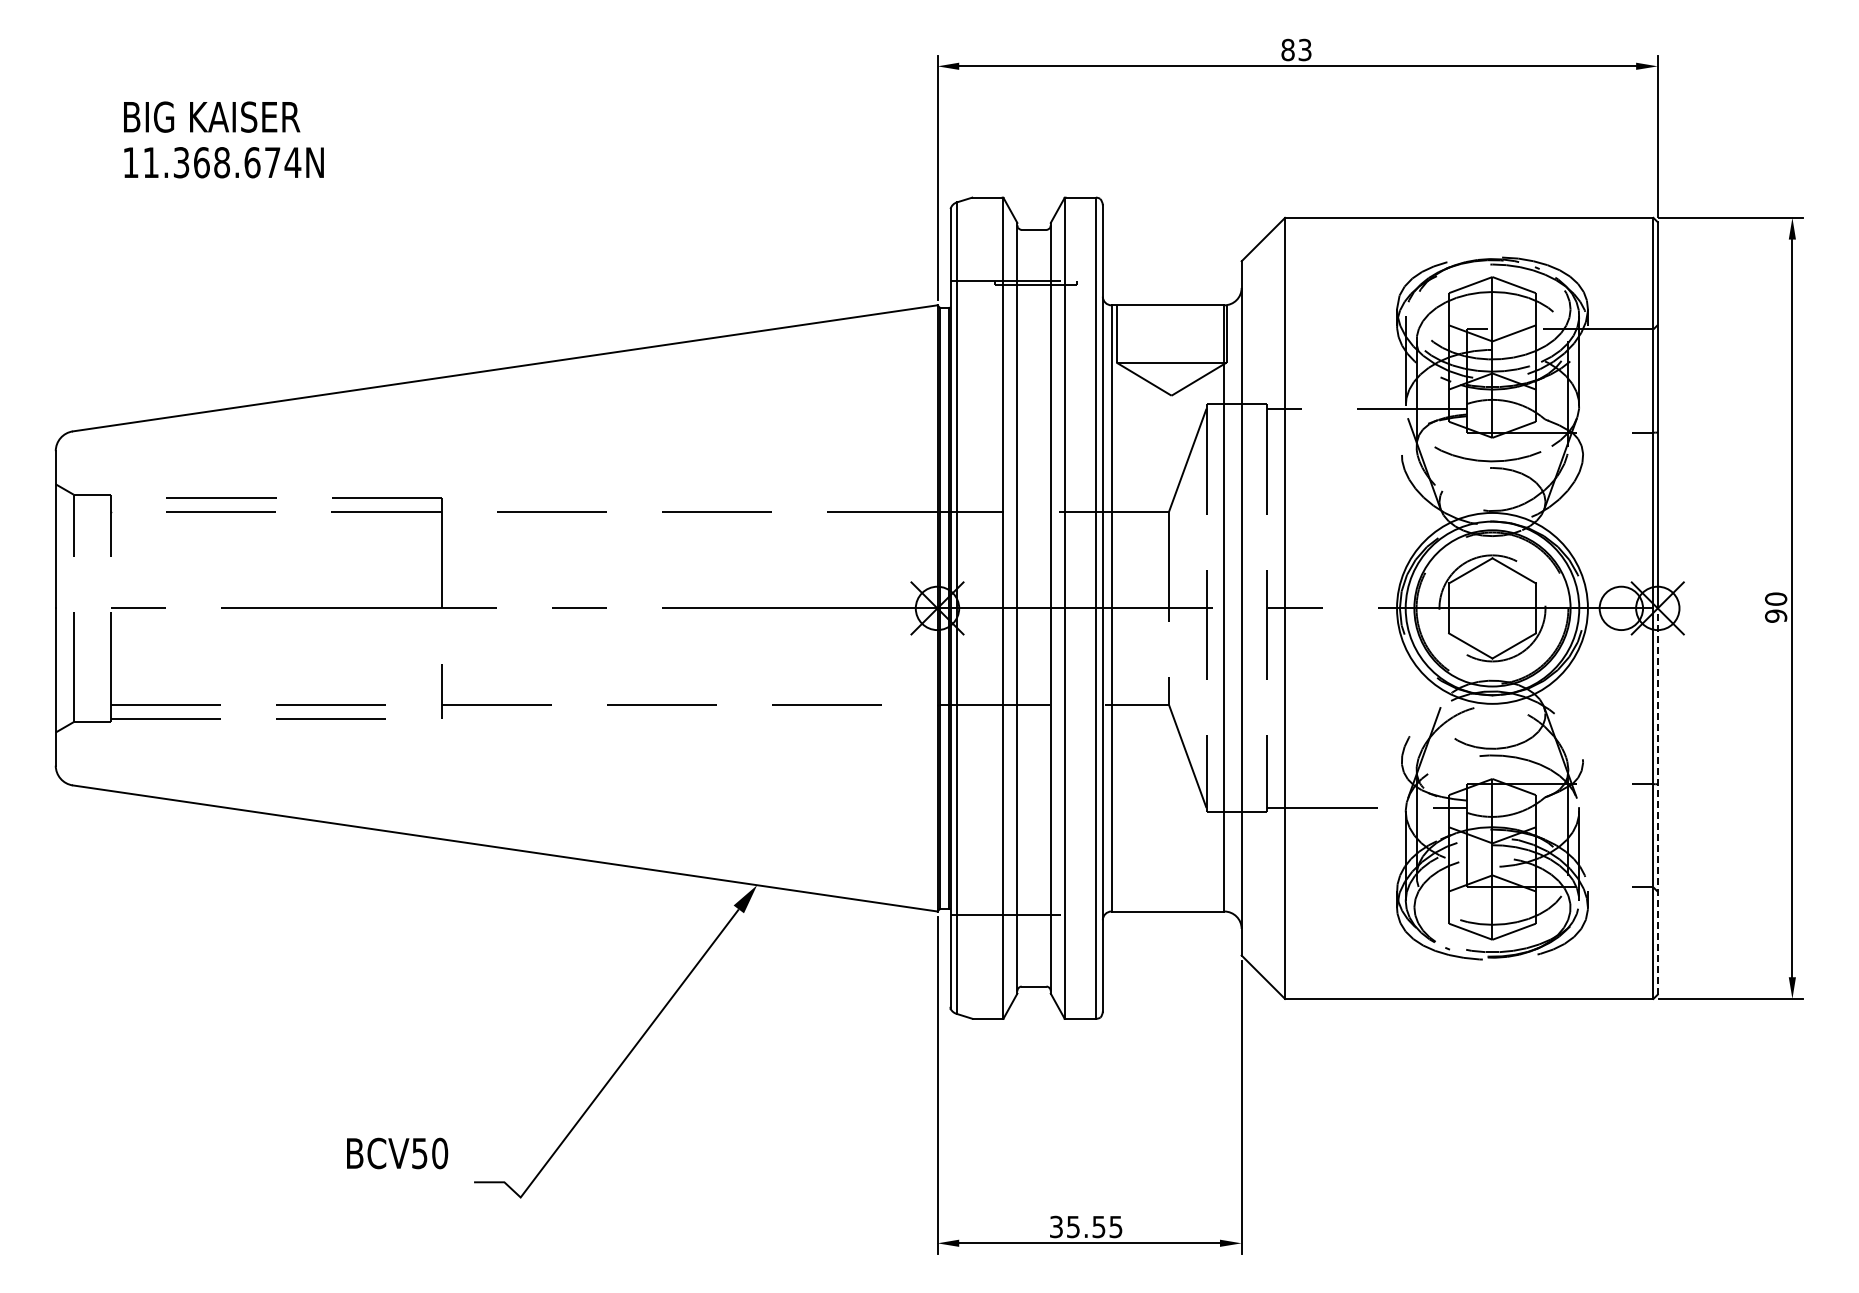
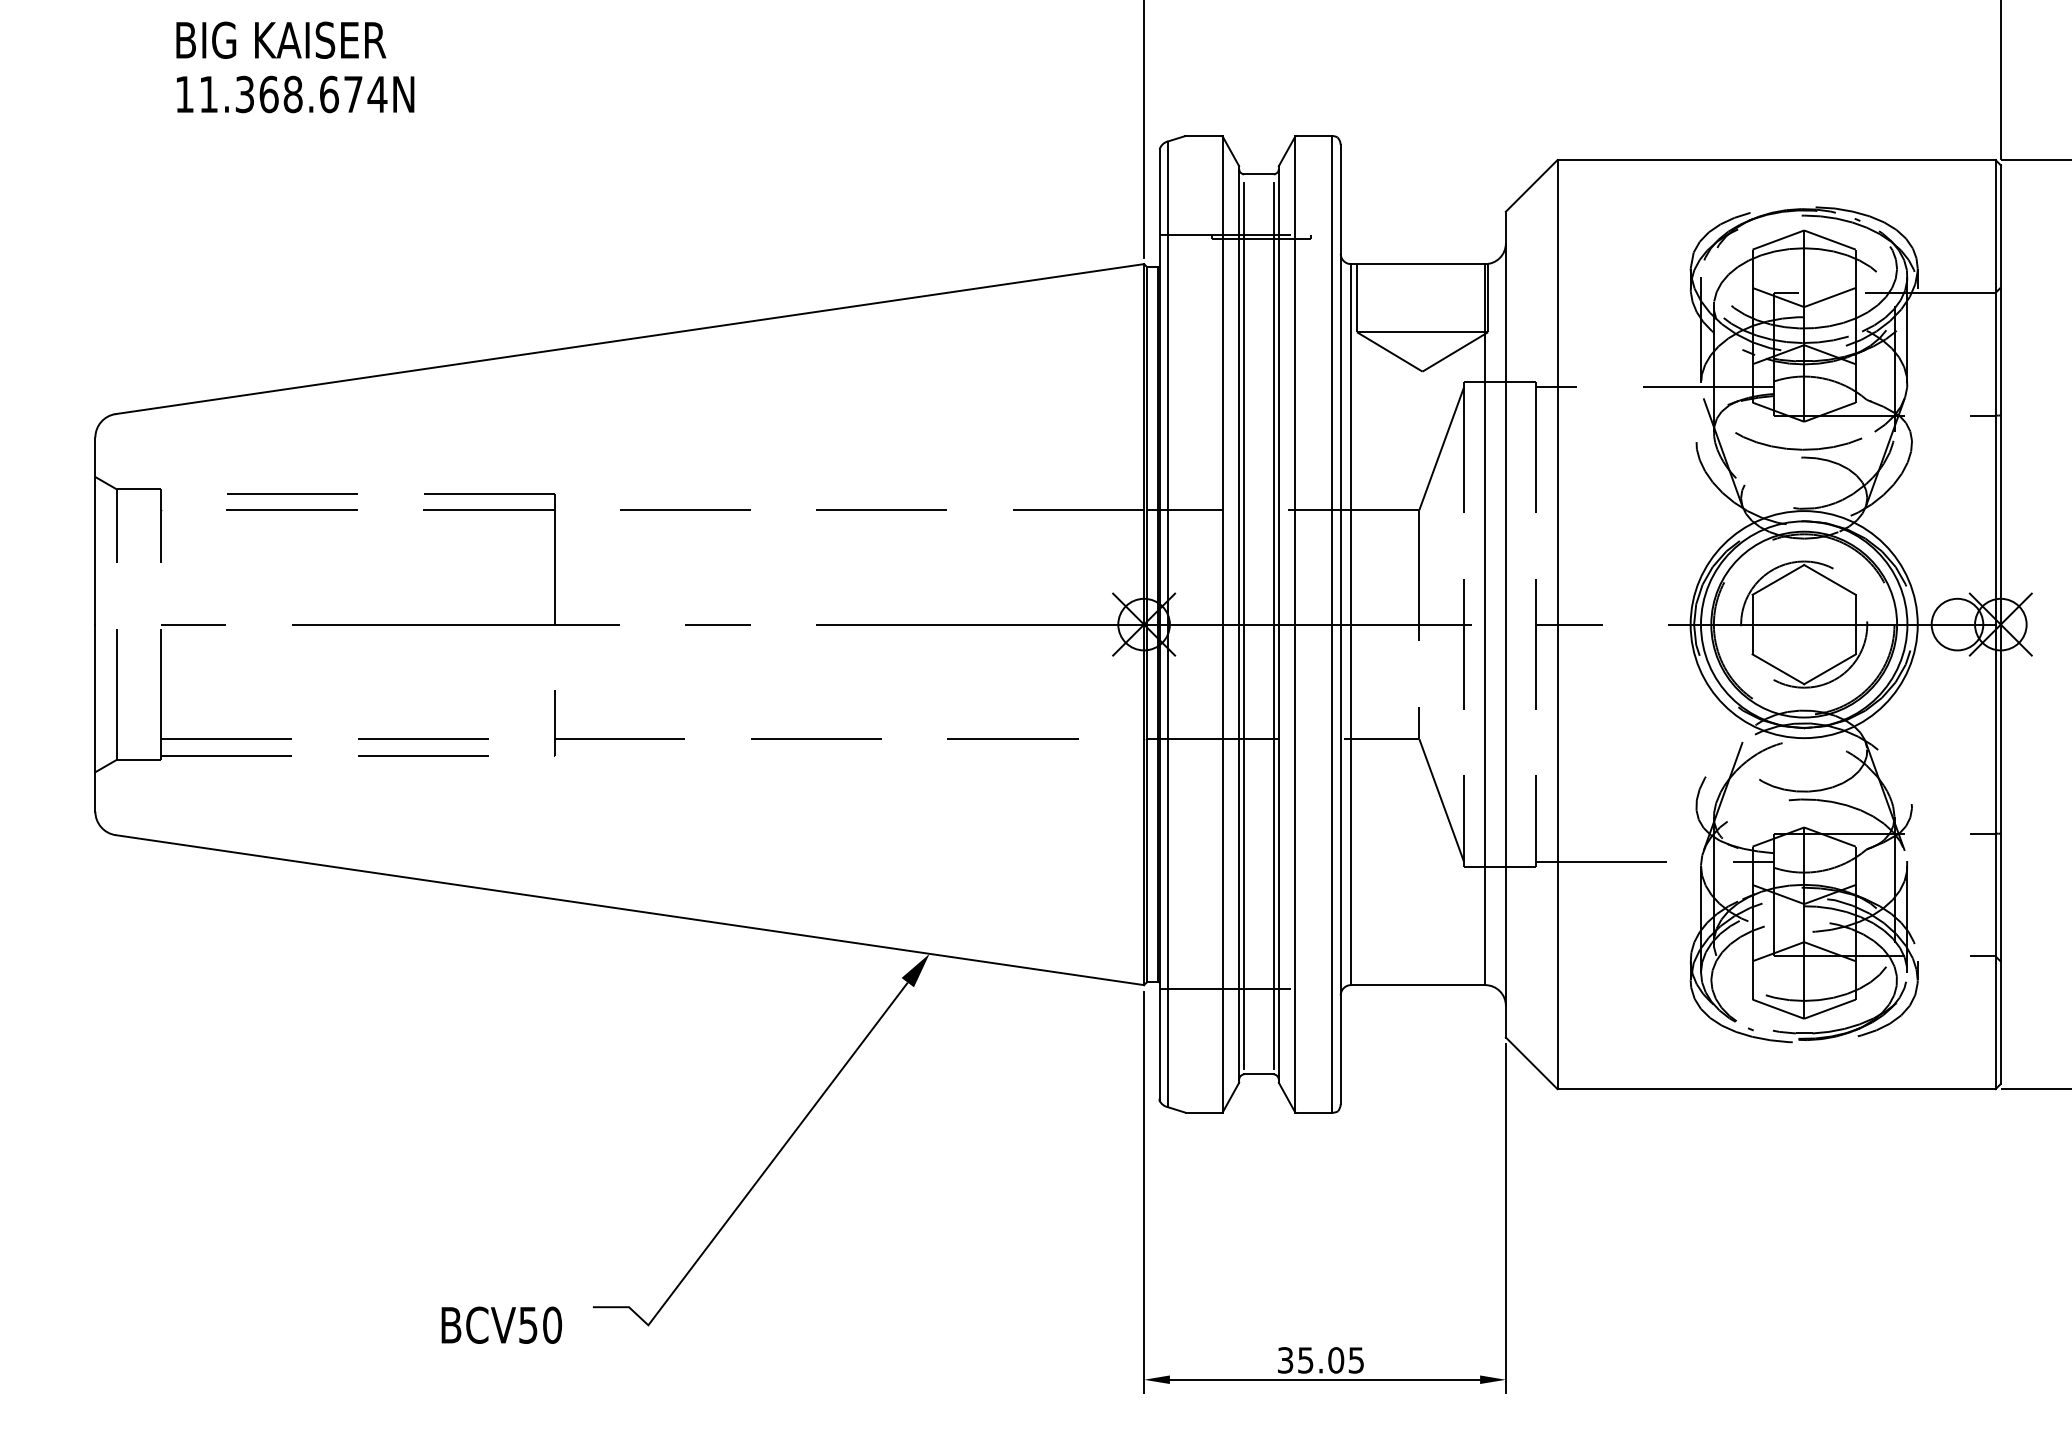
line: (1021, 609) -> (1244, 625), added
line: (1046, 609) -> (1273, 625), added
line: (1657, 801) -> (2000, 854), dashed -> solid
text: (397, 1153) -> (501, 1325), moved
text: (1098, 1226) -> (1335, 1359), 35.55 -> 35.05

